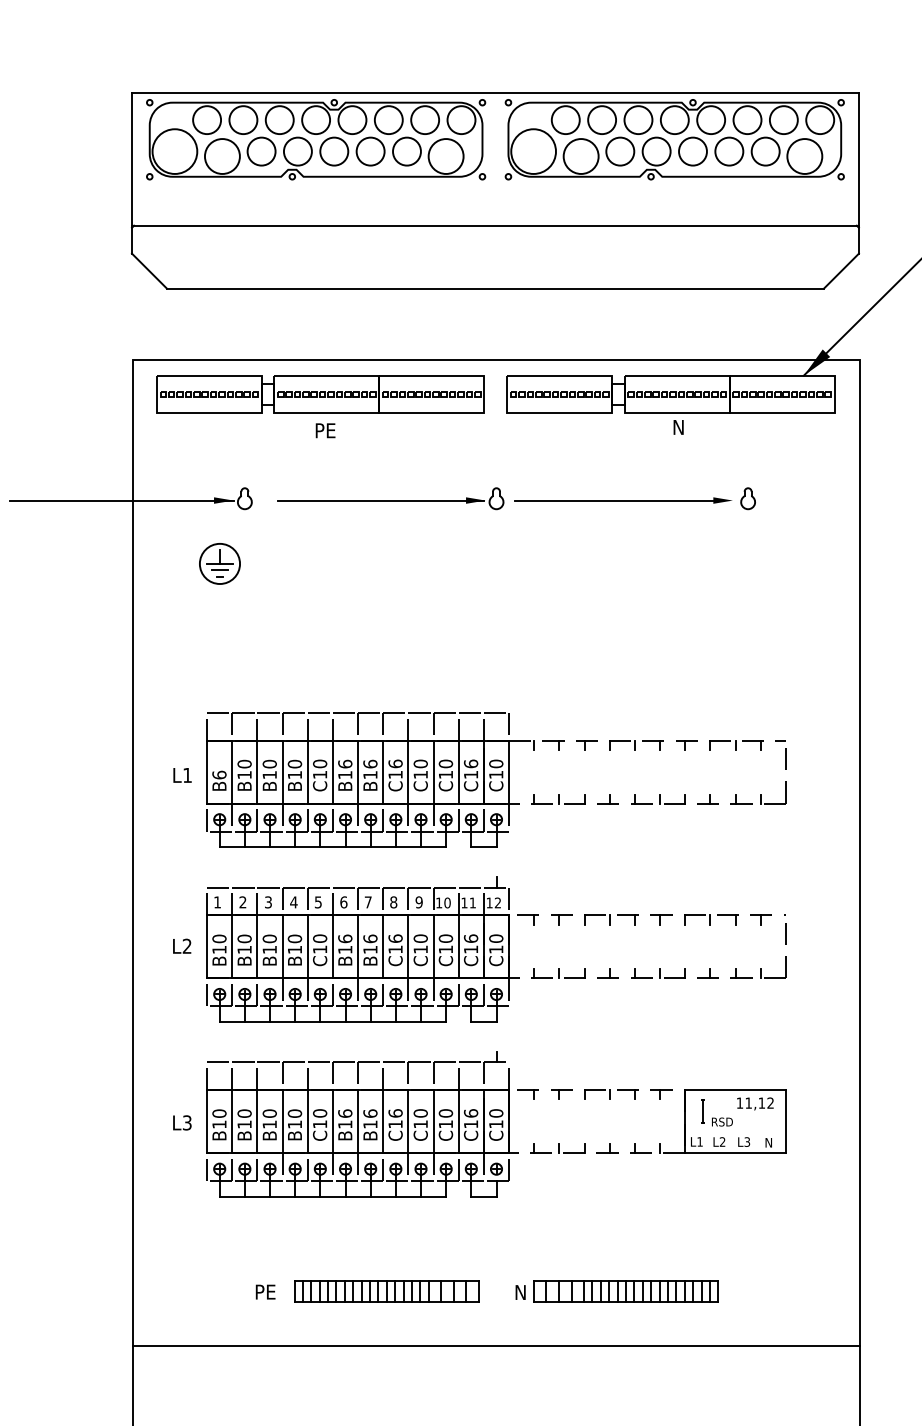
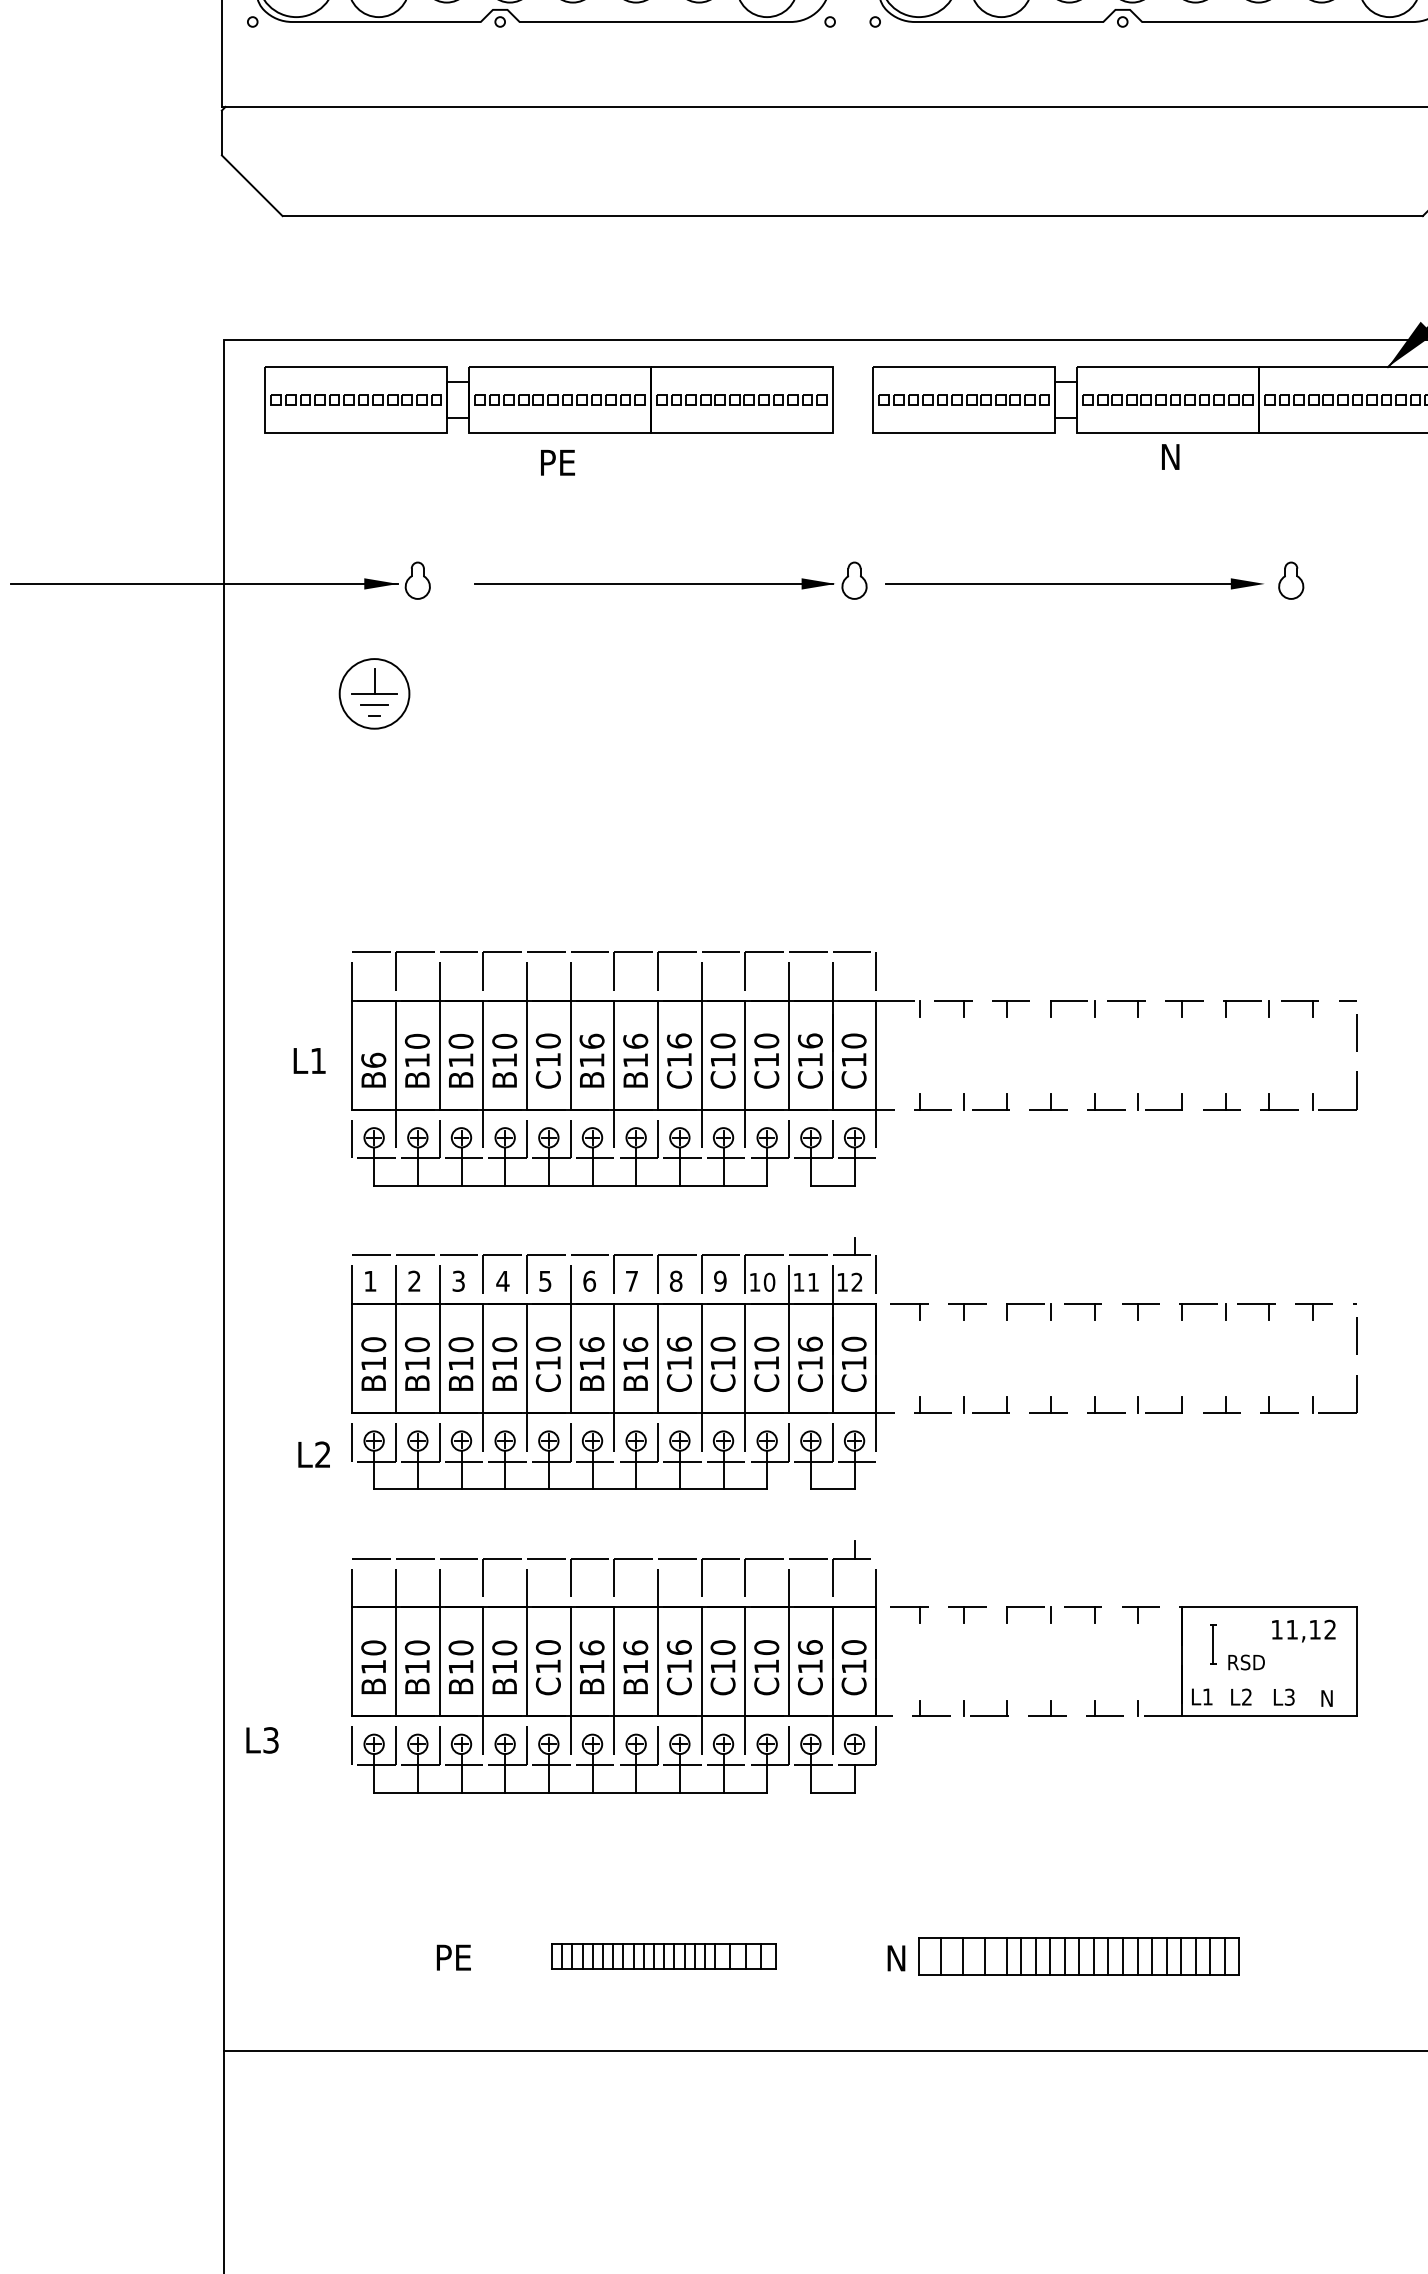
text: (182, 945) -> (314, 1453), moved
text: (182, 1122) -> (262, 1739), moved
part: (386, 1291) -> (663, 1956), size x0.7

